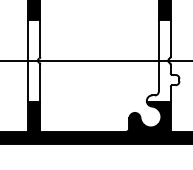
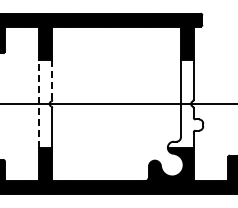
line: (40, 39) -> (52, 80), solid -> dashed
line: (28, 60) -> (39, 103), solid -> dashed

